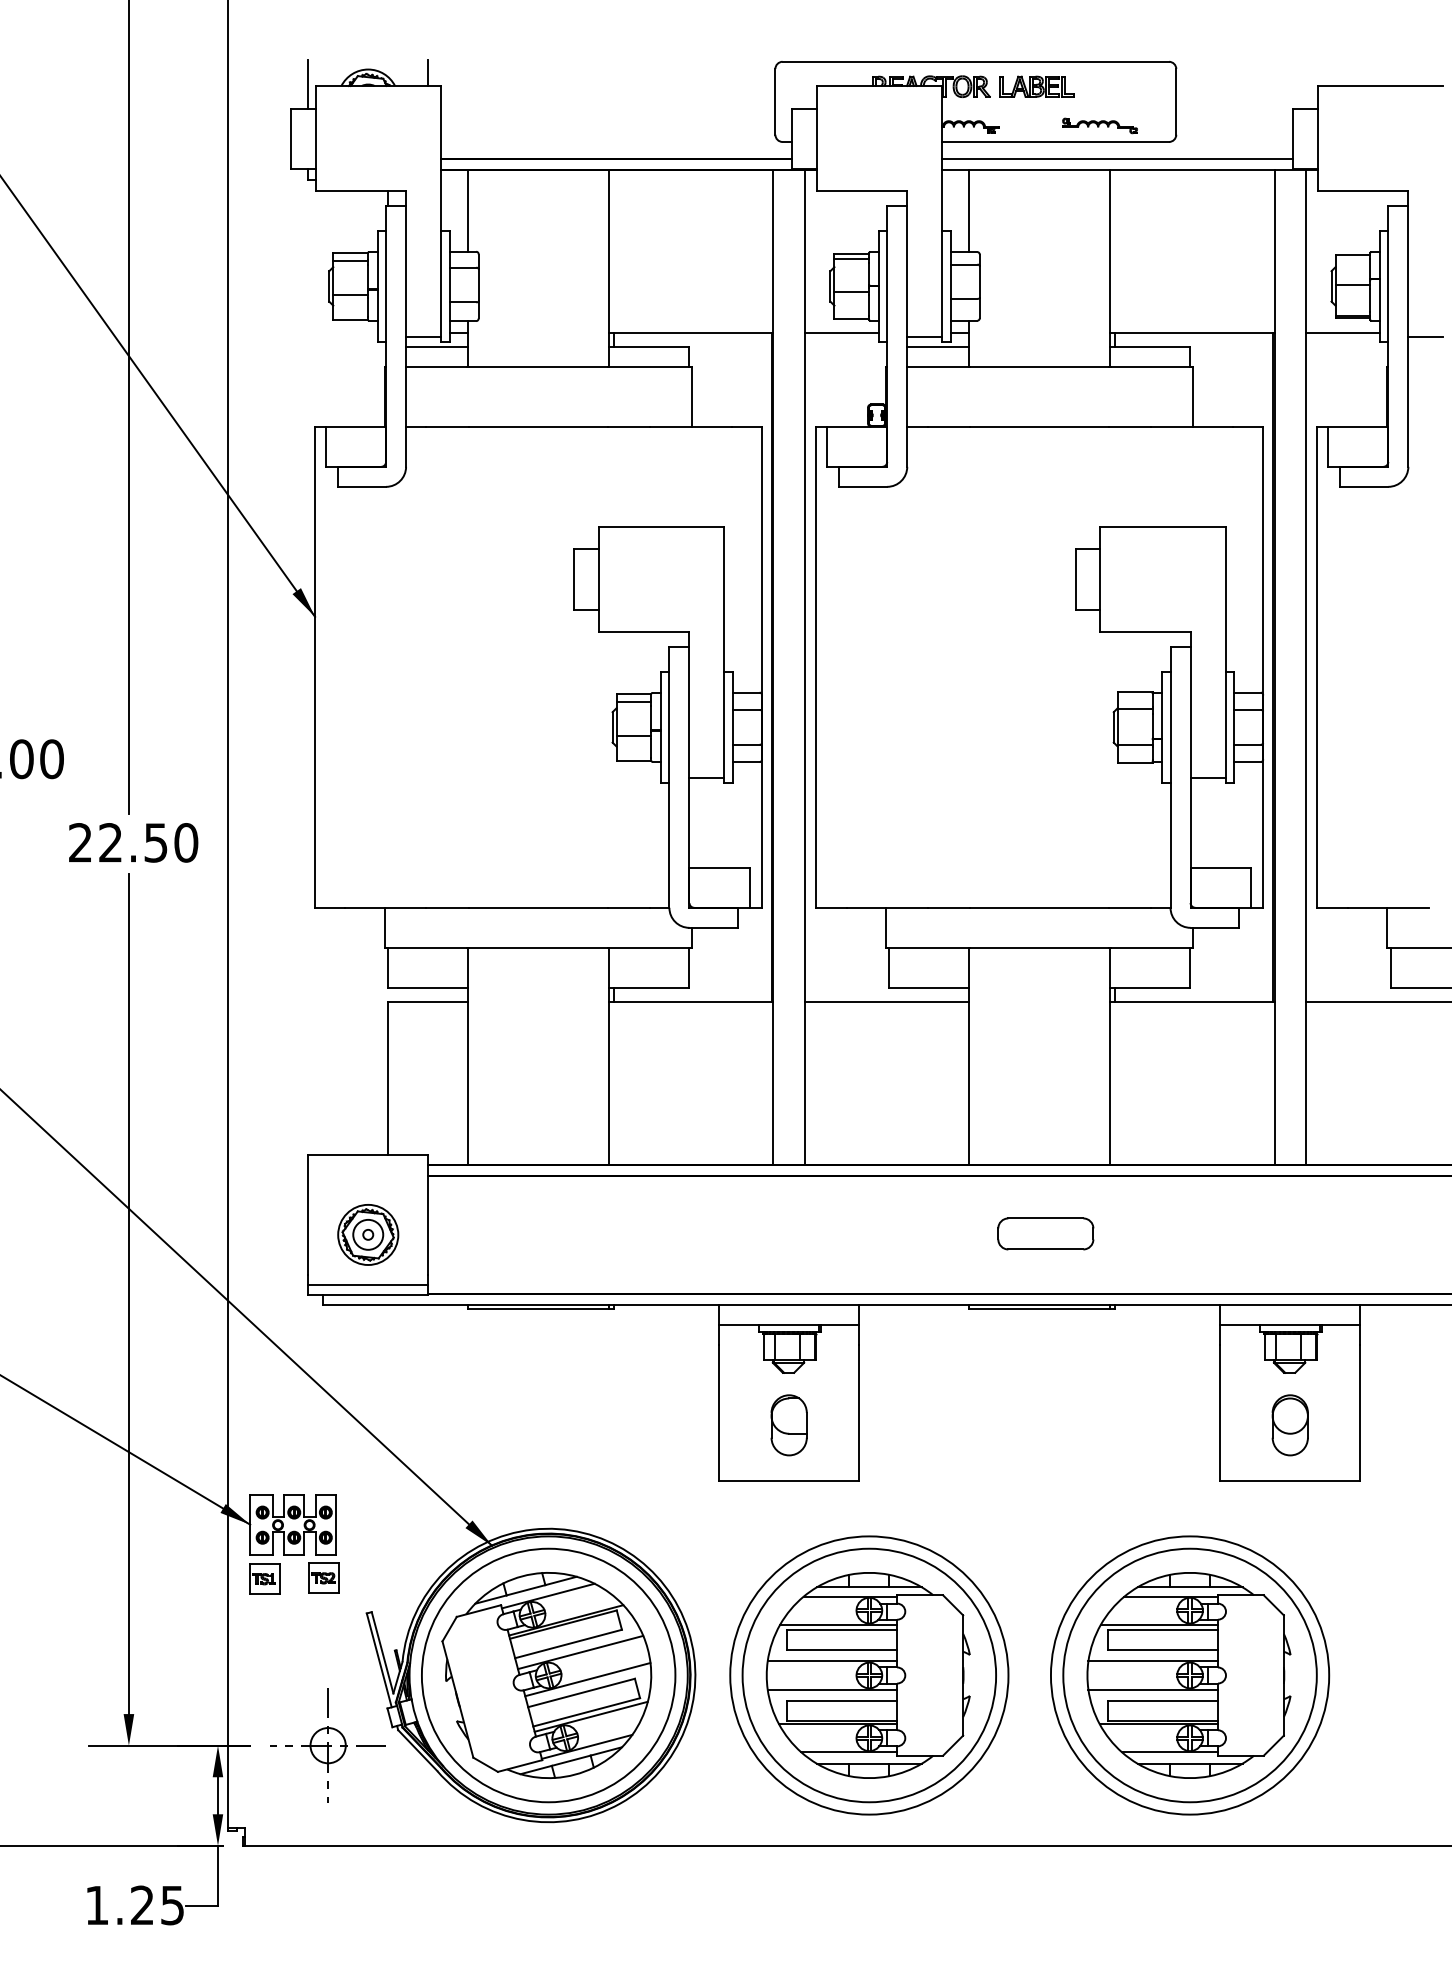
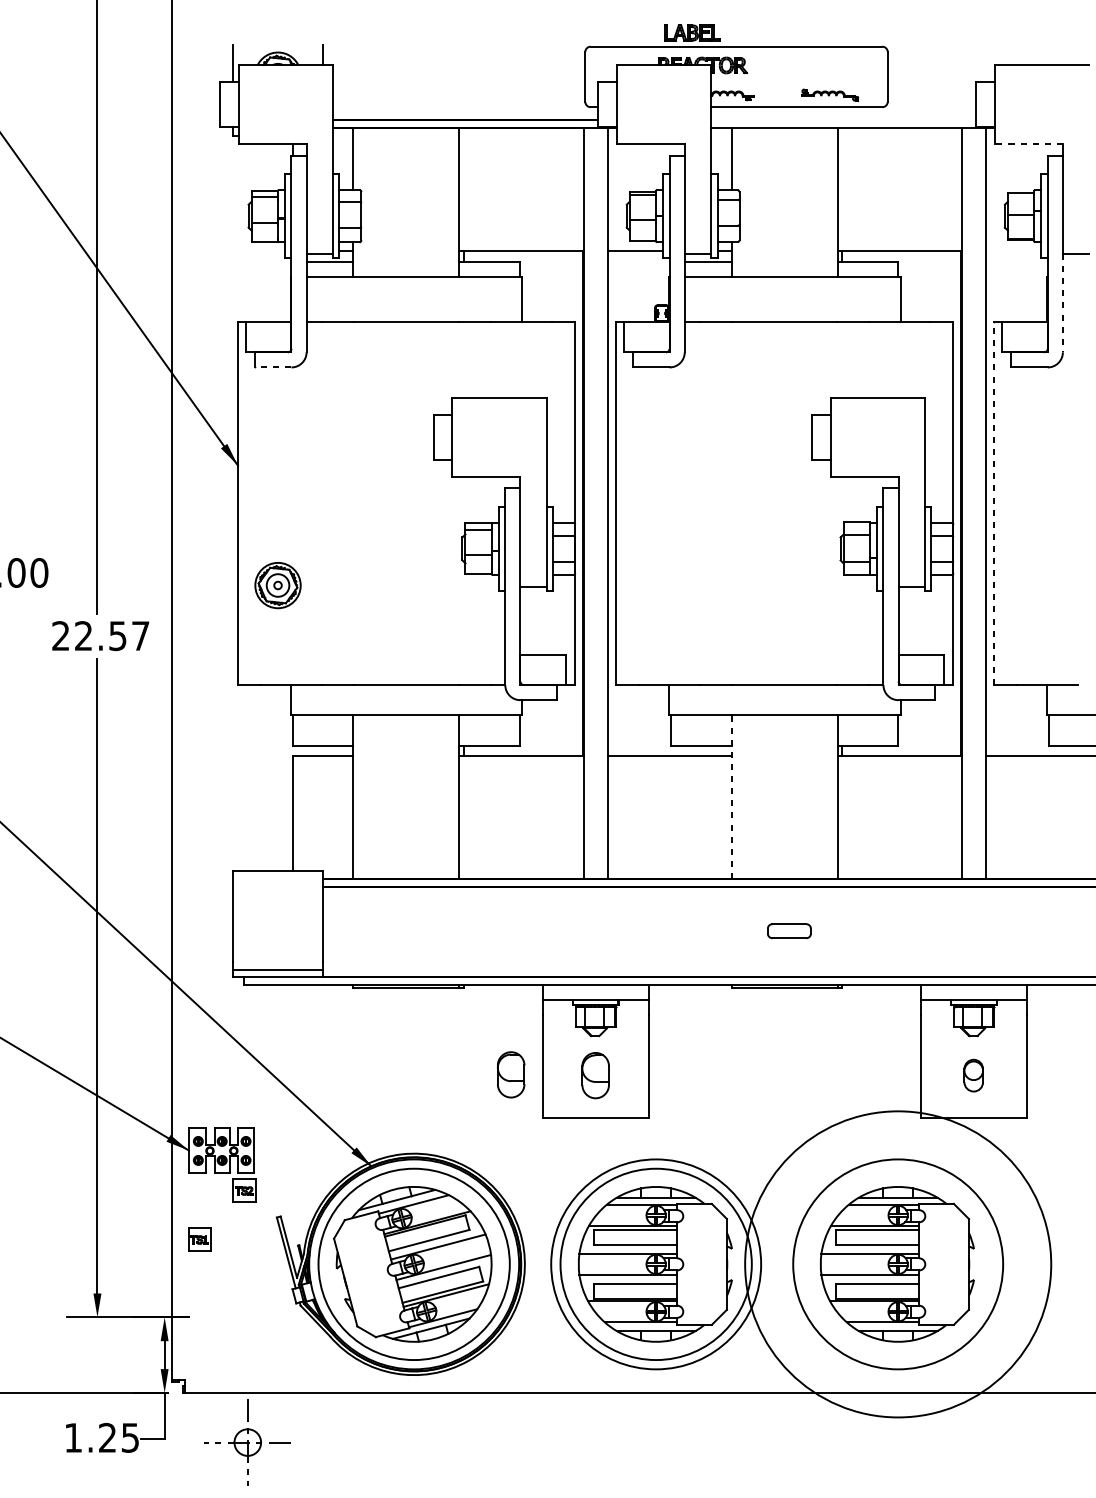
part: (1036, 86) -> (692, 32), moved
line: (1117, 159) -> (843, 120), removed
line: (1362, 191) -> (1028, 144), solid -> dashed
line: (1342, 332) -> (1013, 250), removed
line: (1408, 402) -> (1063, 303), solid -> dashed
line: (361, 486) -> (272, 367), solid -> dashed
line: (1317, 667) -> (994, 503), solid -> dashed
text: (186, 842) -> (140, 635), 22.50 -> 22.57
line: (969, 1055) -> (731, 796), solid -> dashed
part: (1045, 1233) -> (789, 930), size x0.6
part: (368, 1234) -> (278, 585), moved
part: (676, 1424) -> (510, 1074), added
part: (1289, 1425) -> (973, 1075), size x0.7
part: (264, 1578) -> (199, 1239), moved
circle: (1189, 1675) -> (897, 1264), size x1.6
part: (327, 1745) -> (247, 1442), moved

